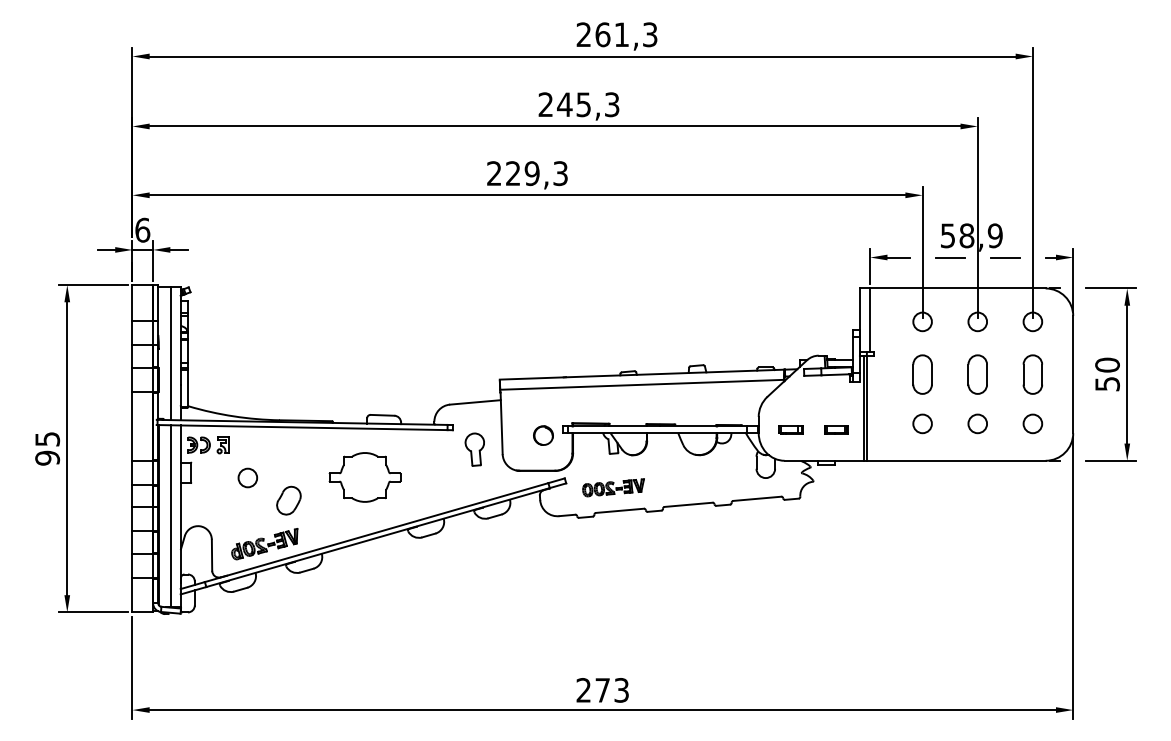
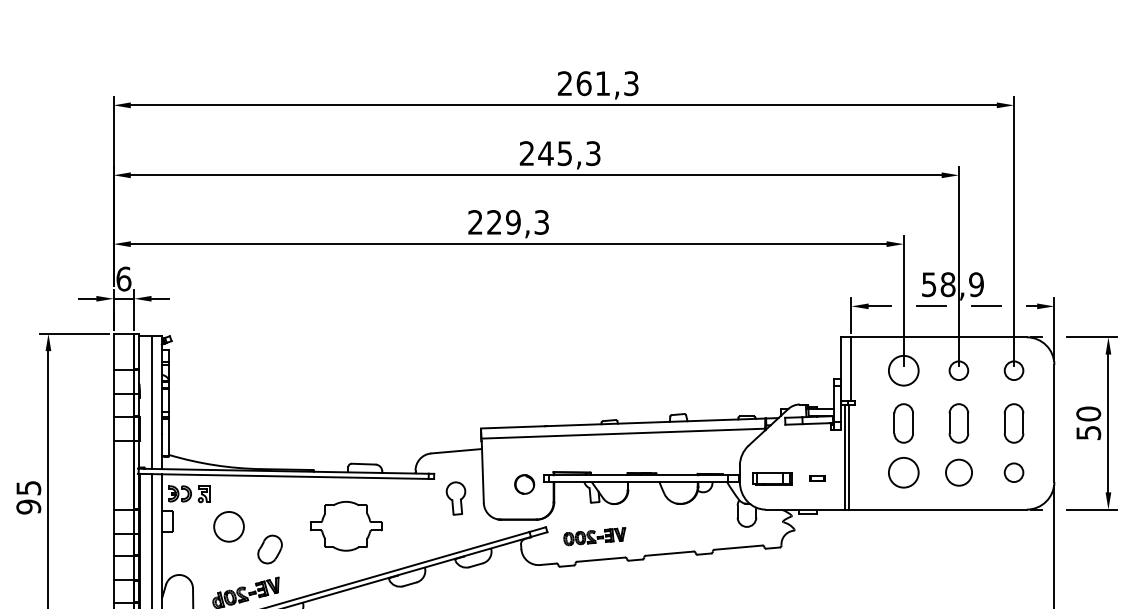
circle: (922, 321) -> (903, 370), size x1.6
circle: (922, 423) -> (903, 472), size x1.6
circle: (977, 423) -> (958, 472), size x1.4
part: (790, 429) -> (771, 478), size x1.6
part: (836, 429) -> (817, 478), size x0.7
circle: (247, 477) -> (228, 526), size x1.6

